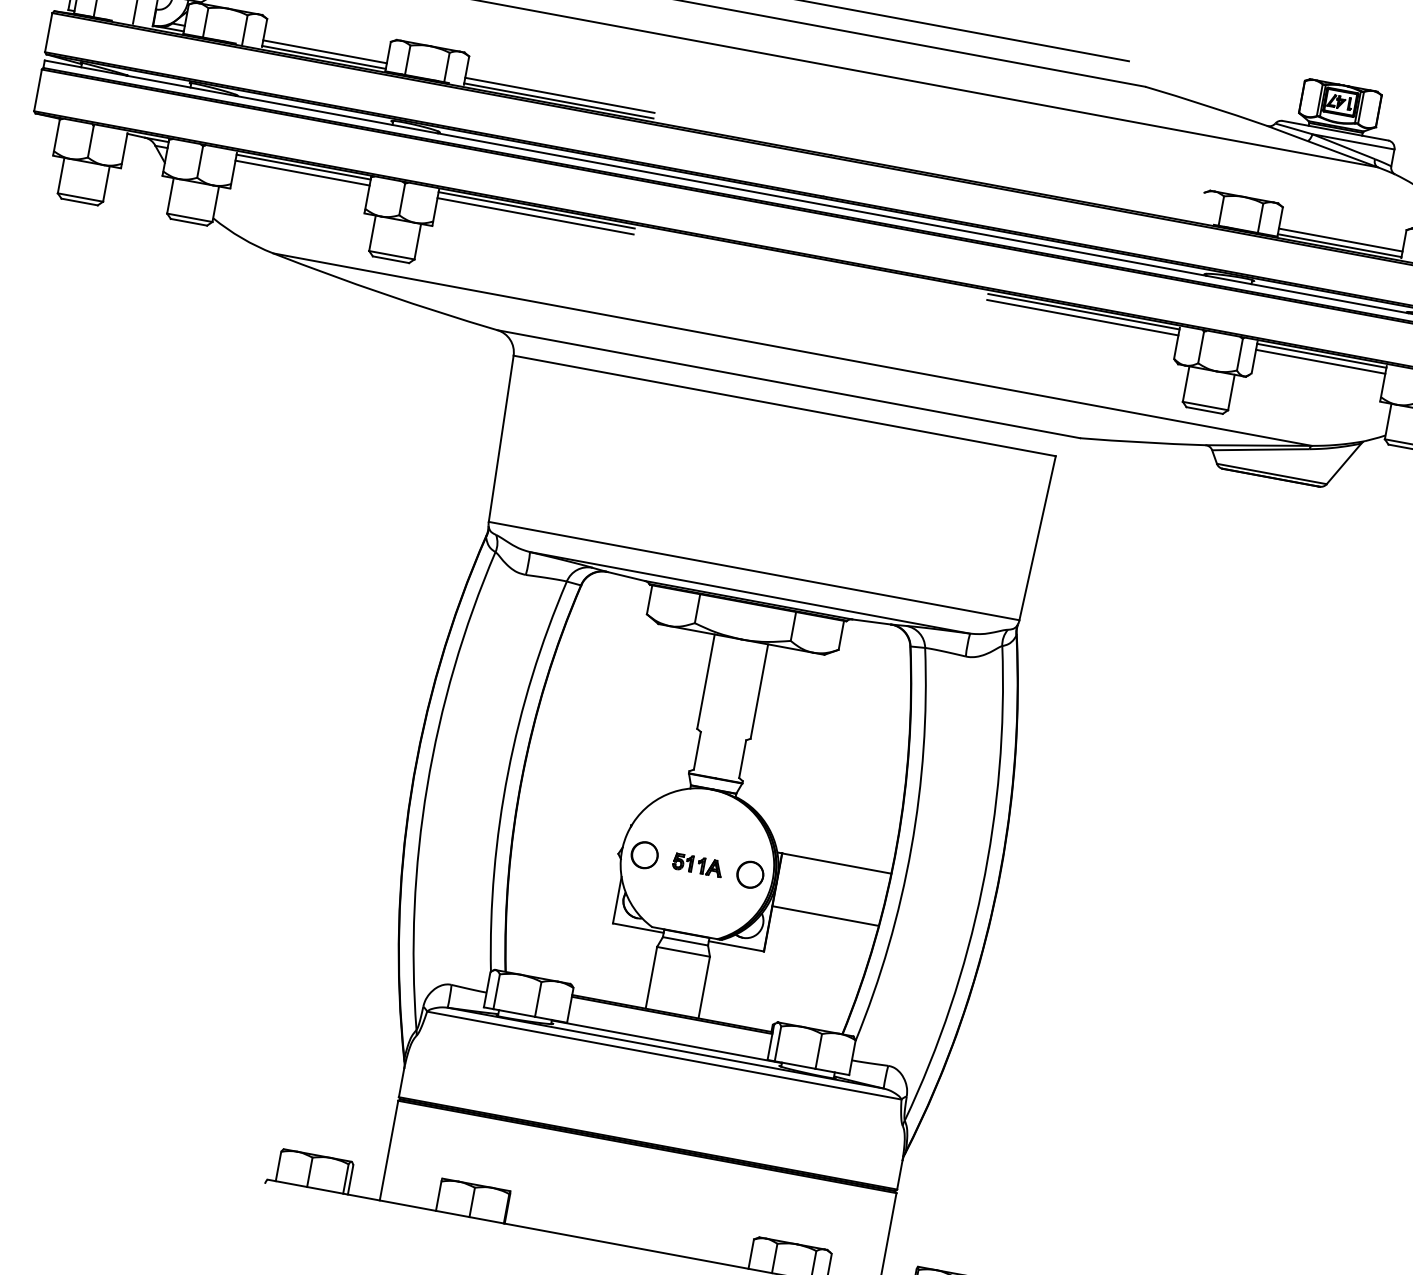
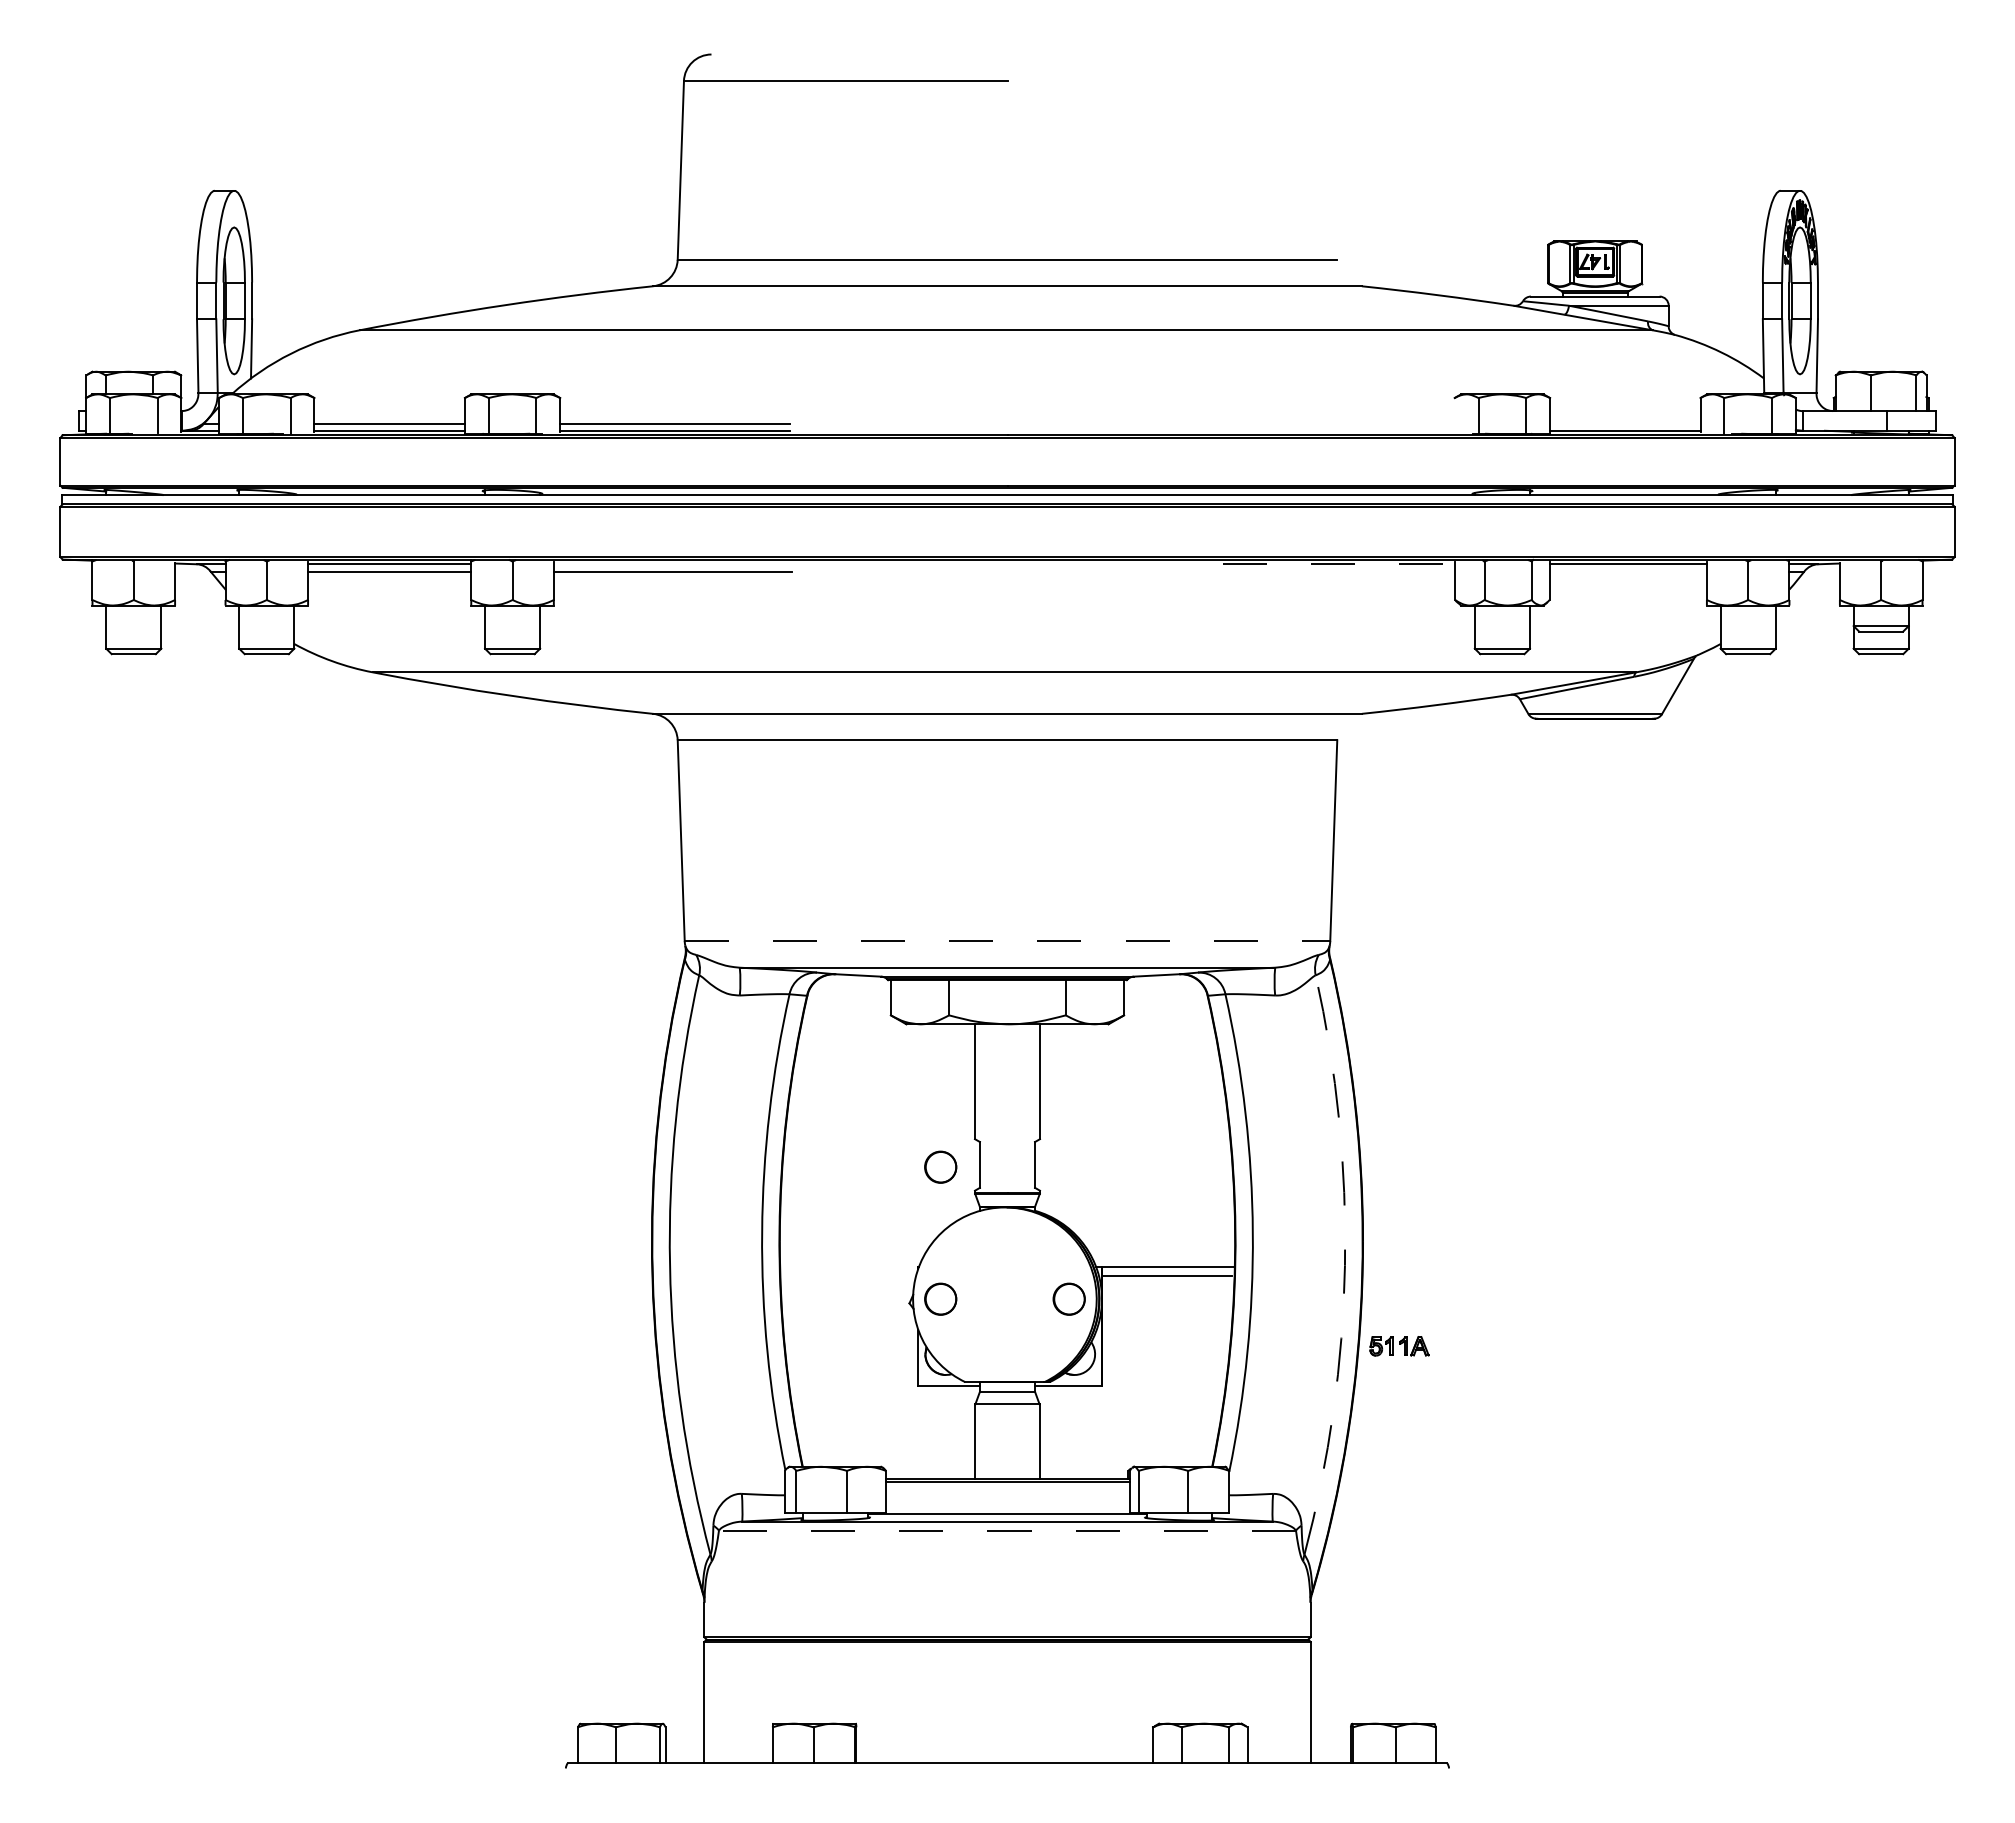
line: (536, 210) -> (672, 564), removed
line: (1340, 240) -> (1625, 424), removed
line: (1084, 312) -> (1339, 564), solid -> dashed
line: (1082, 317) -> (1338, 571), removed
line: (1320, 361) -> (1627, 571), removed
line: (754, 571) -> (1007, 941), solid -> dashed
circle: (664, 746) -> (940, 1166), added
part: (697, 865) -> (1399, 1346), moved
arc: (981, 889) -> (1344, 1265), solid -> dashed
line: (825, 916) -> (1166, 1276), moved
line: (664, 1055) -> (1007, 1530), solid -> dashed

